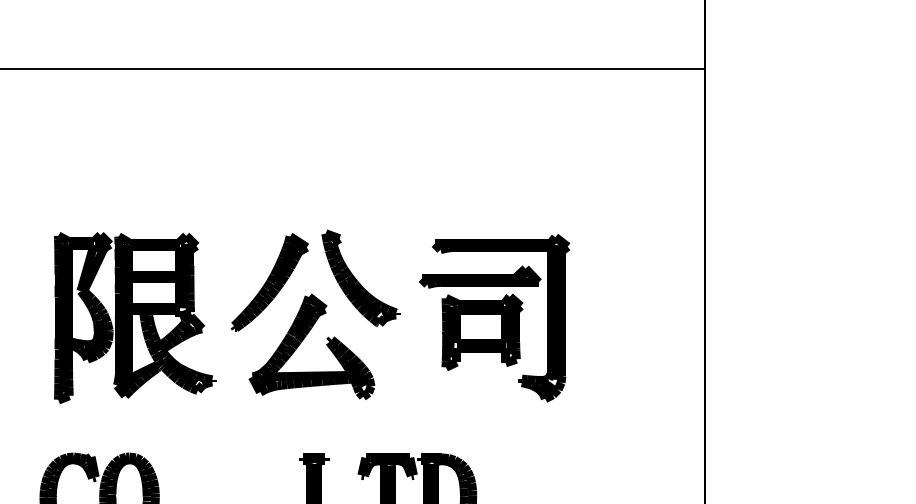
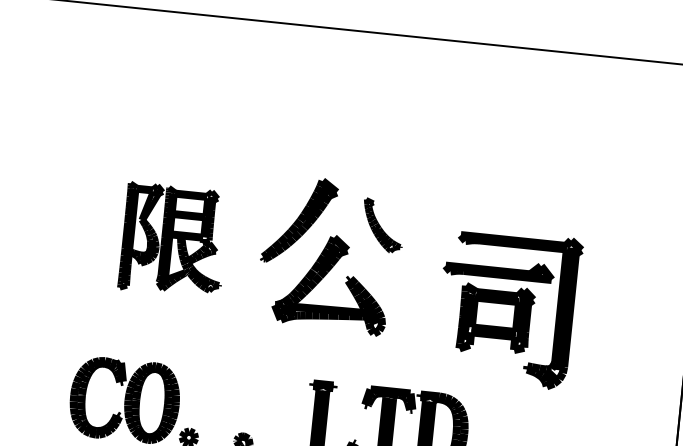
part: (360, 278) -> (382, 225), size x0.6
part: (135, 317) -> (174, 240), size x0.7
part: (494, 318) -> (508, 308), moved

